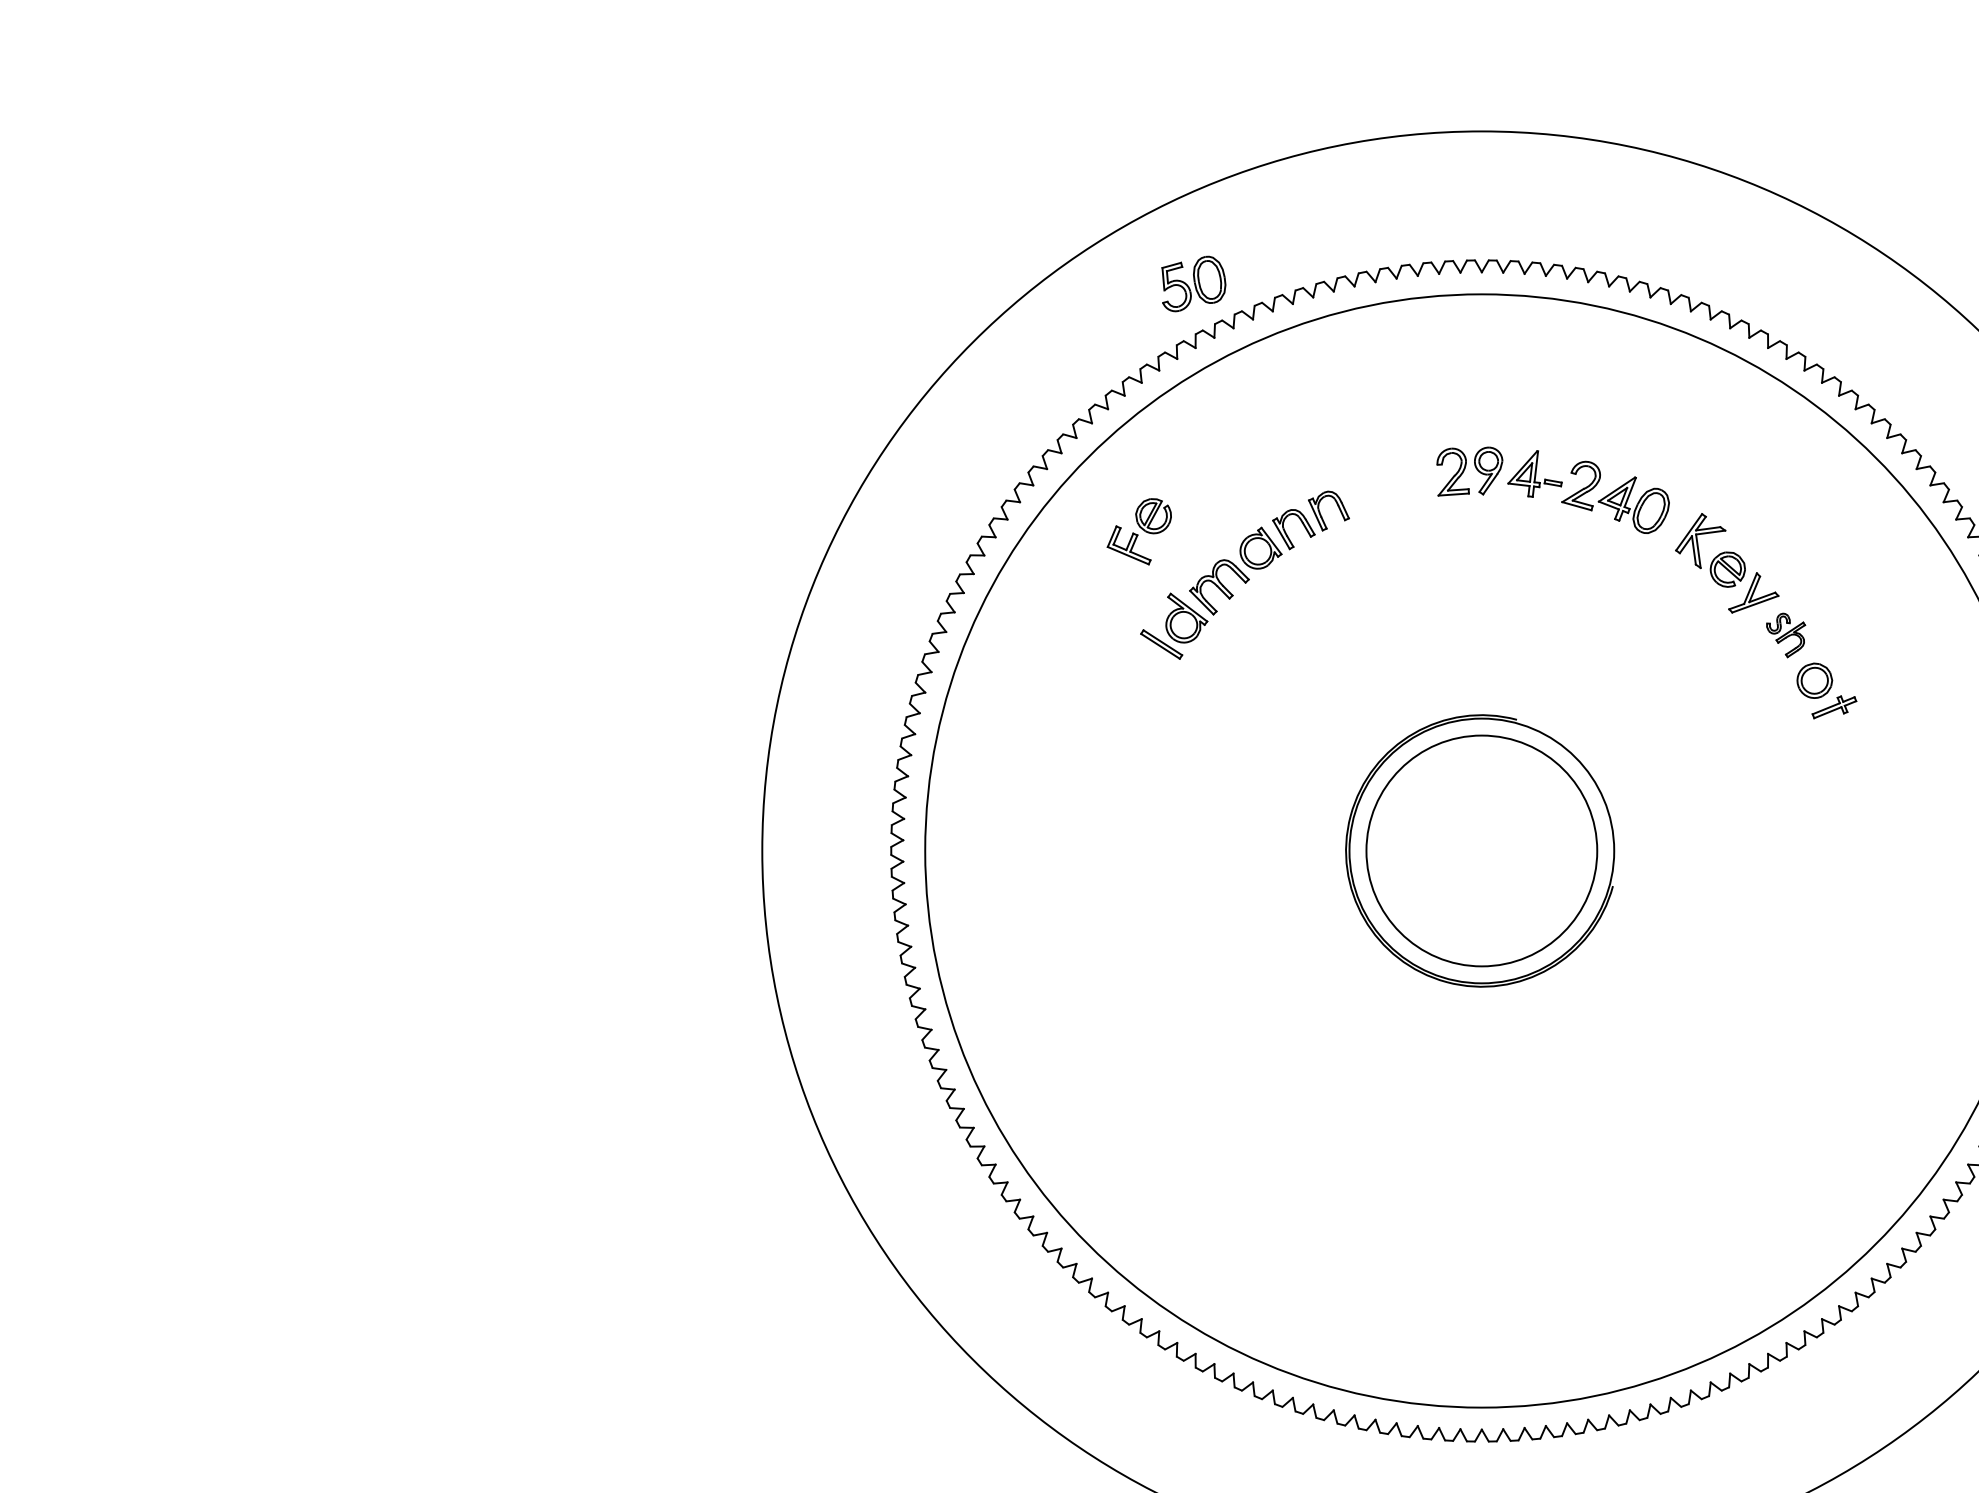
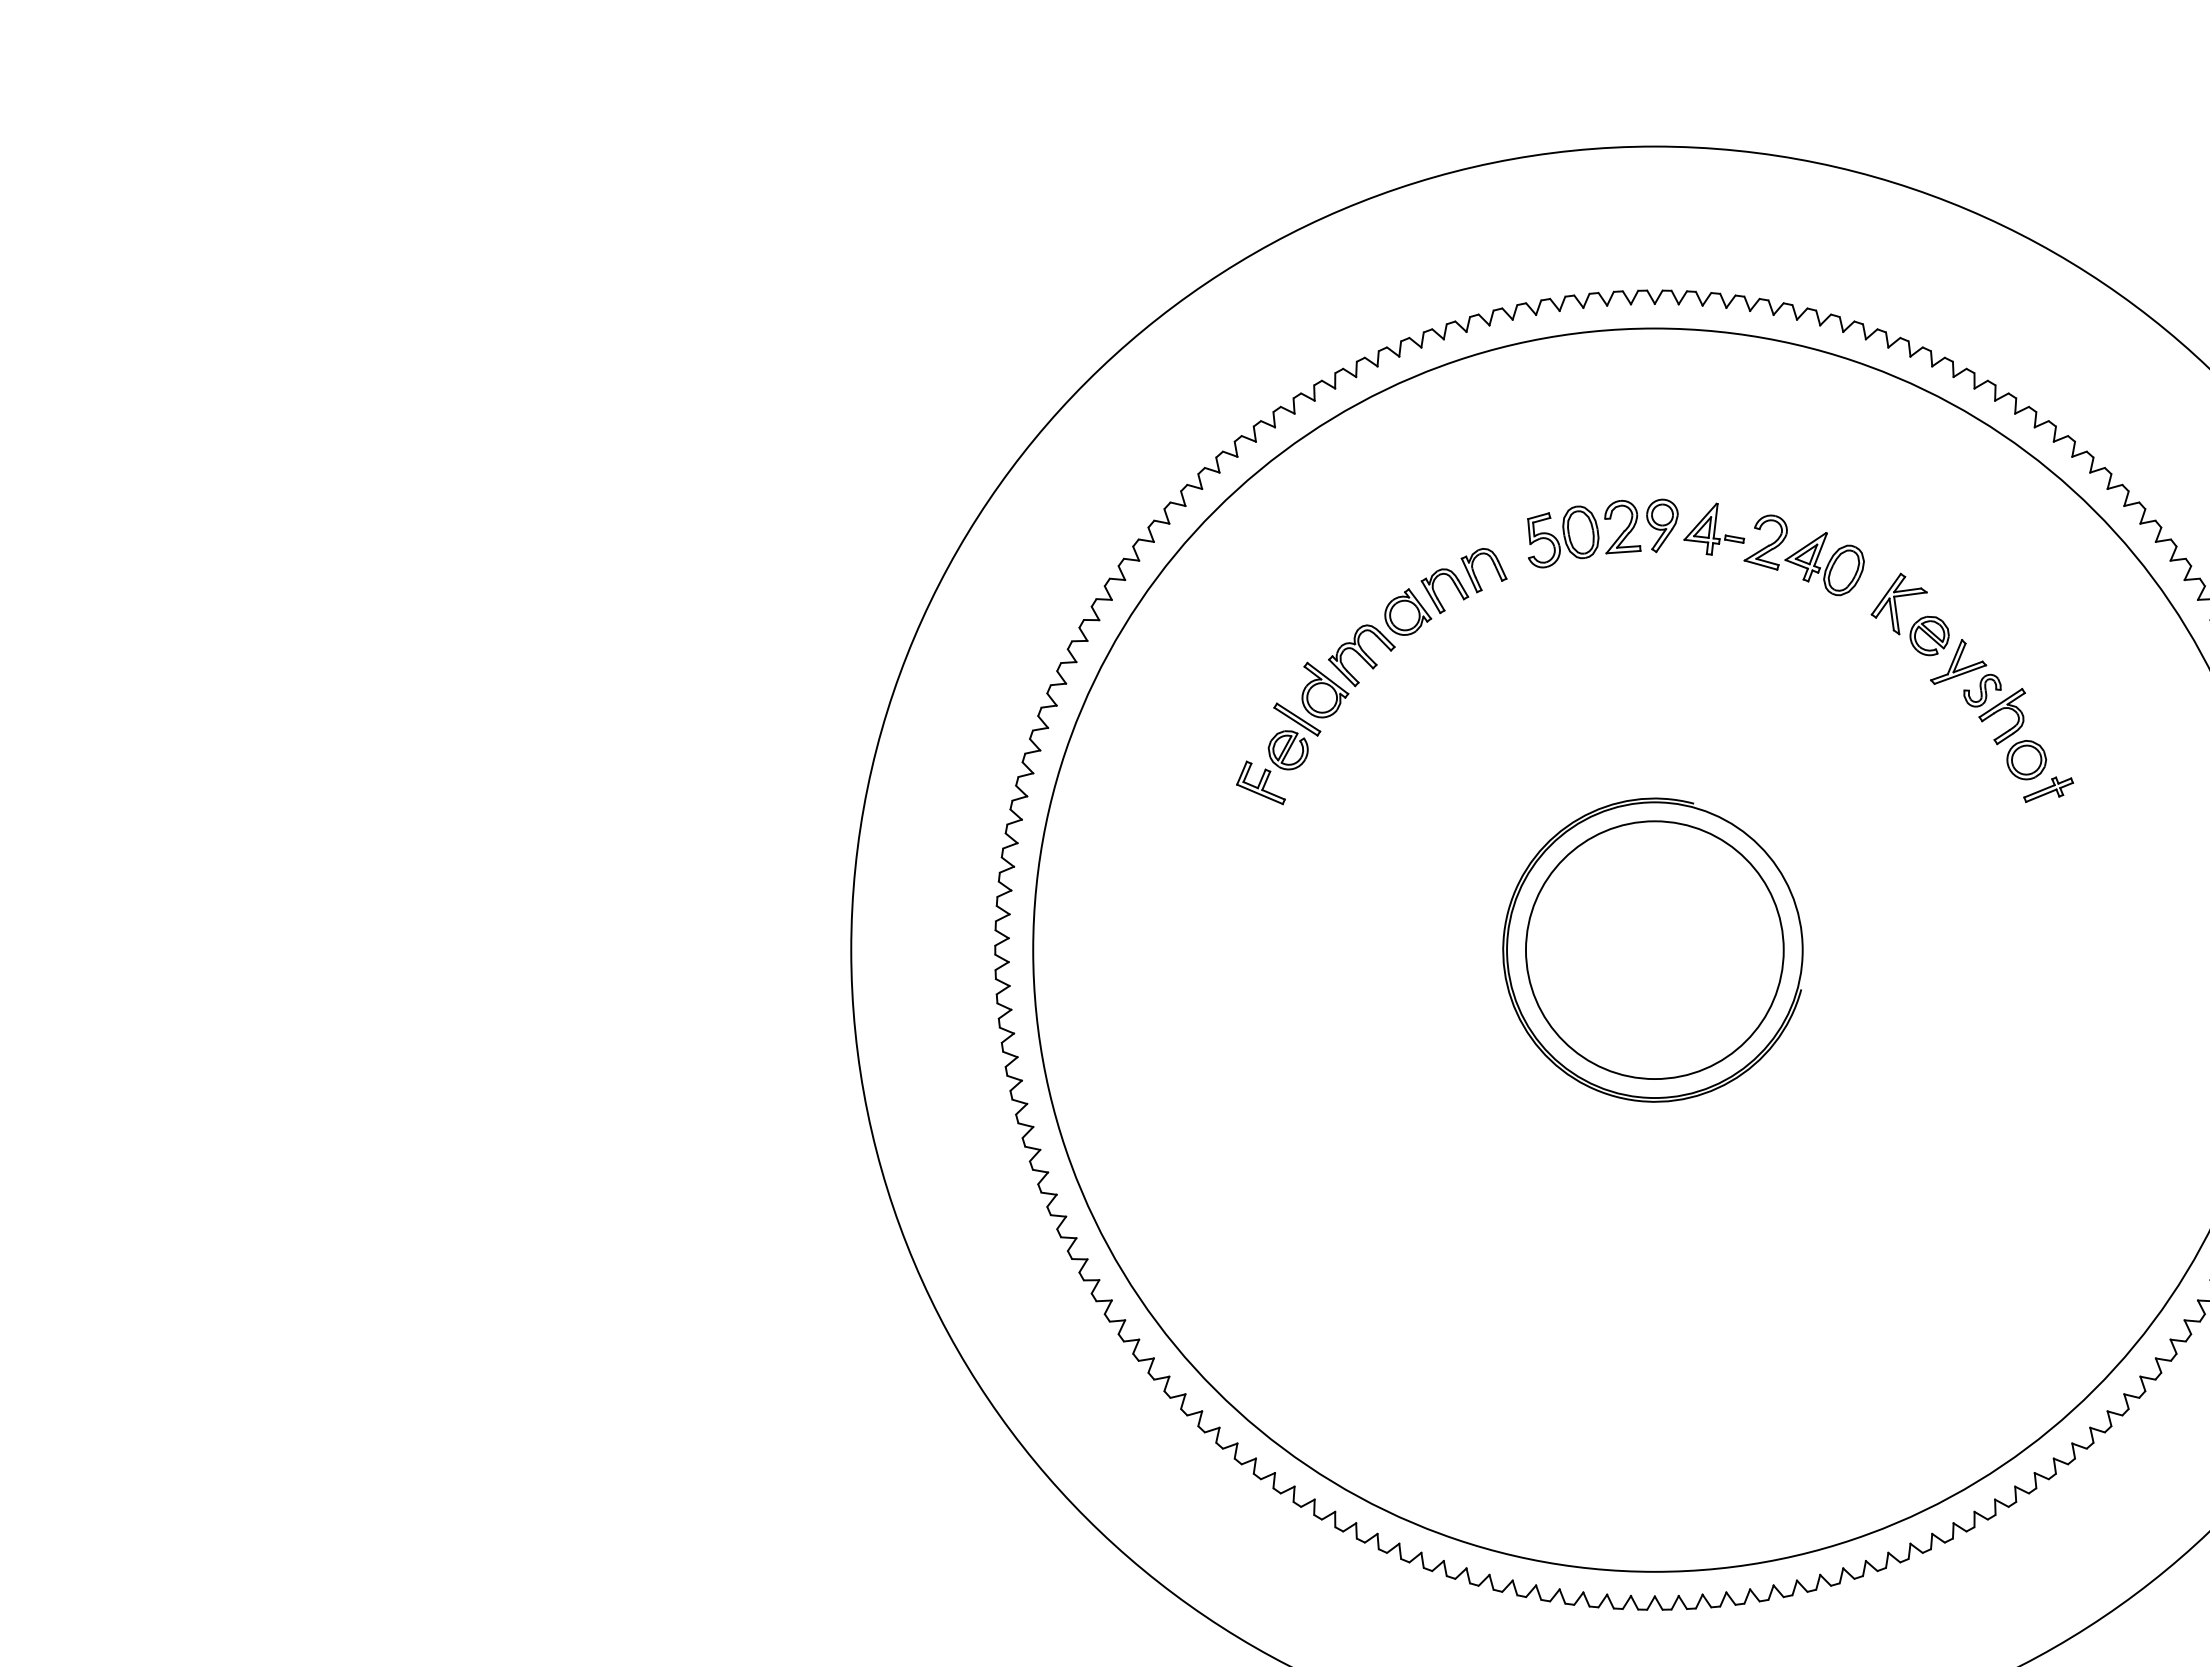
part: (1194, 283) -> (1563, 536), moved
part: (1139, 531) -> (1272, 767), moved
part: (1785, 635) -> (1994, 709), size x1.43

